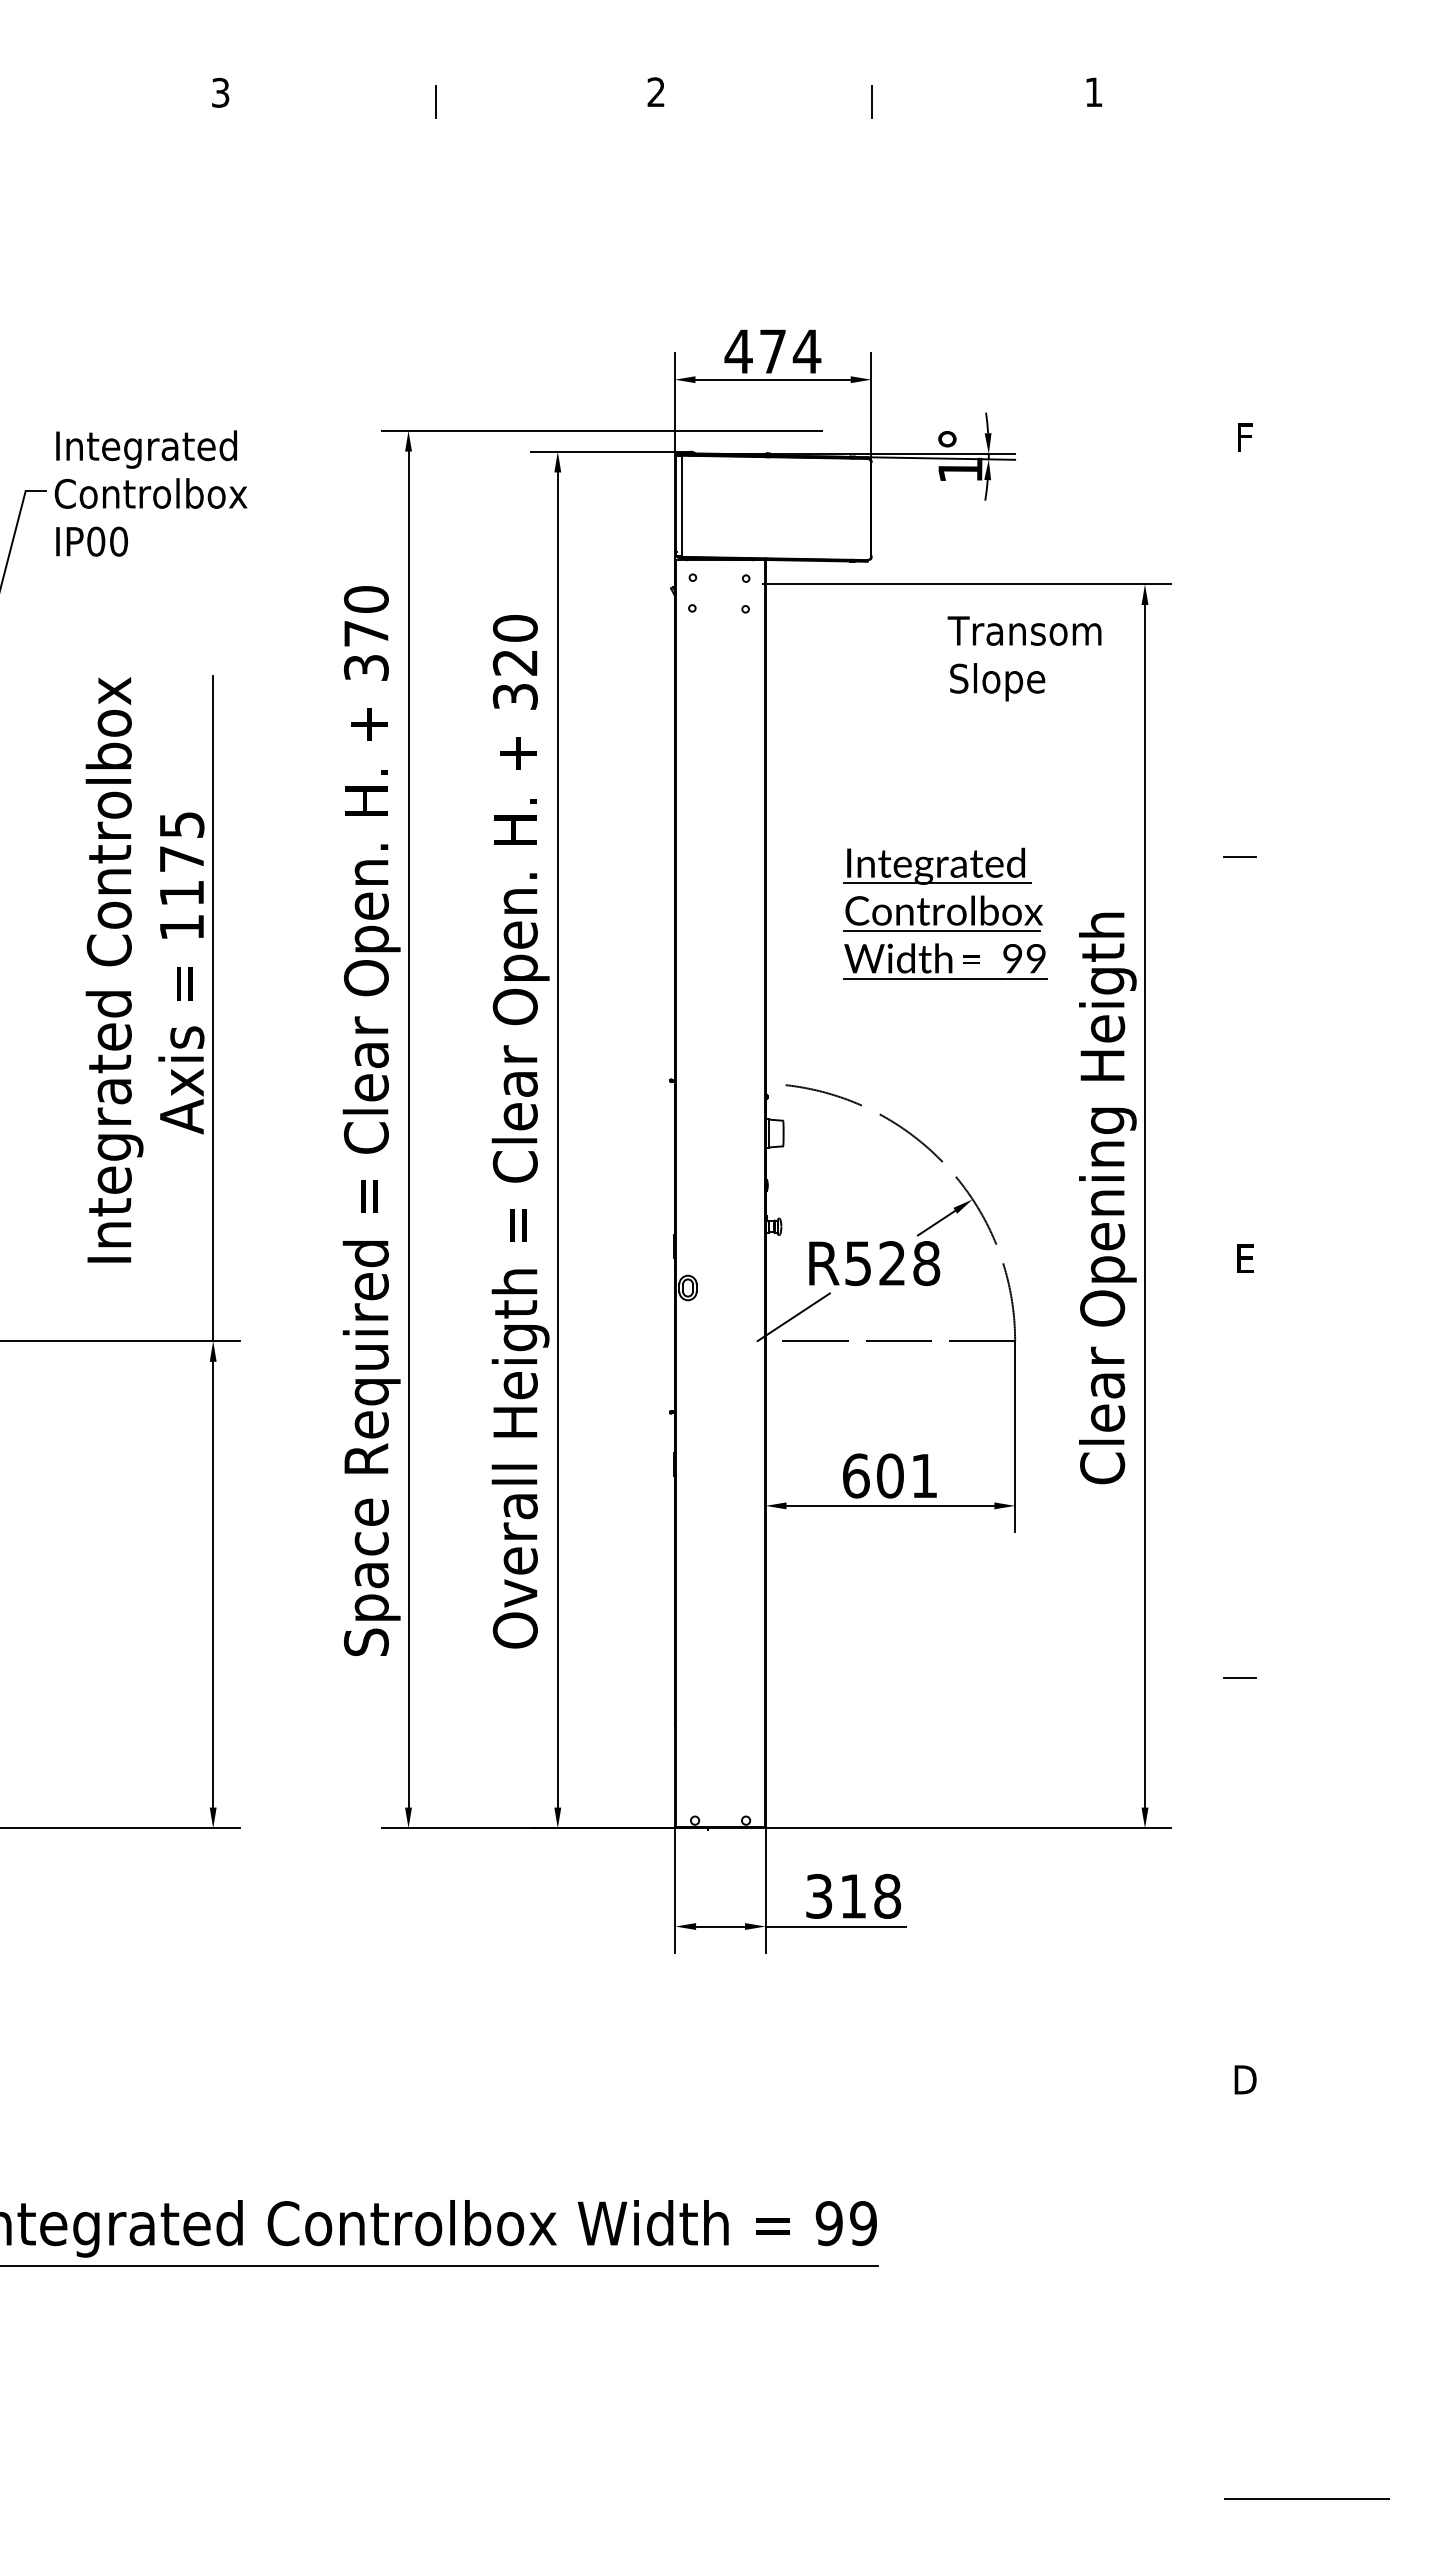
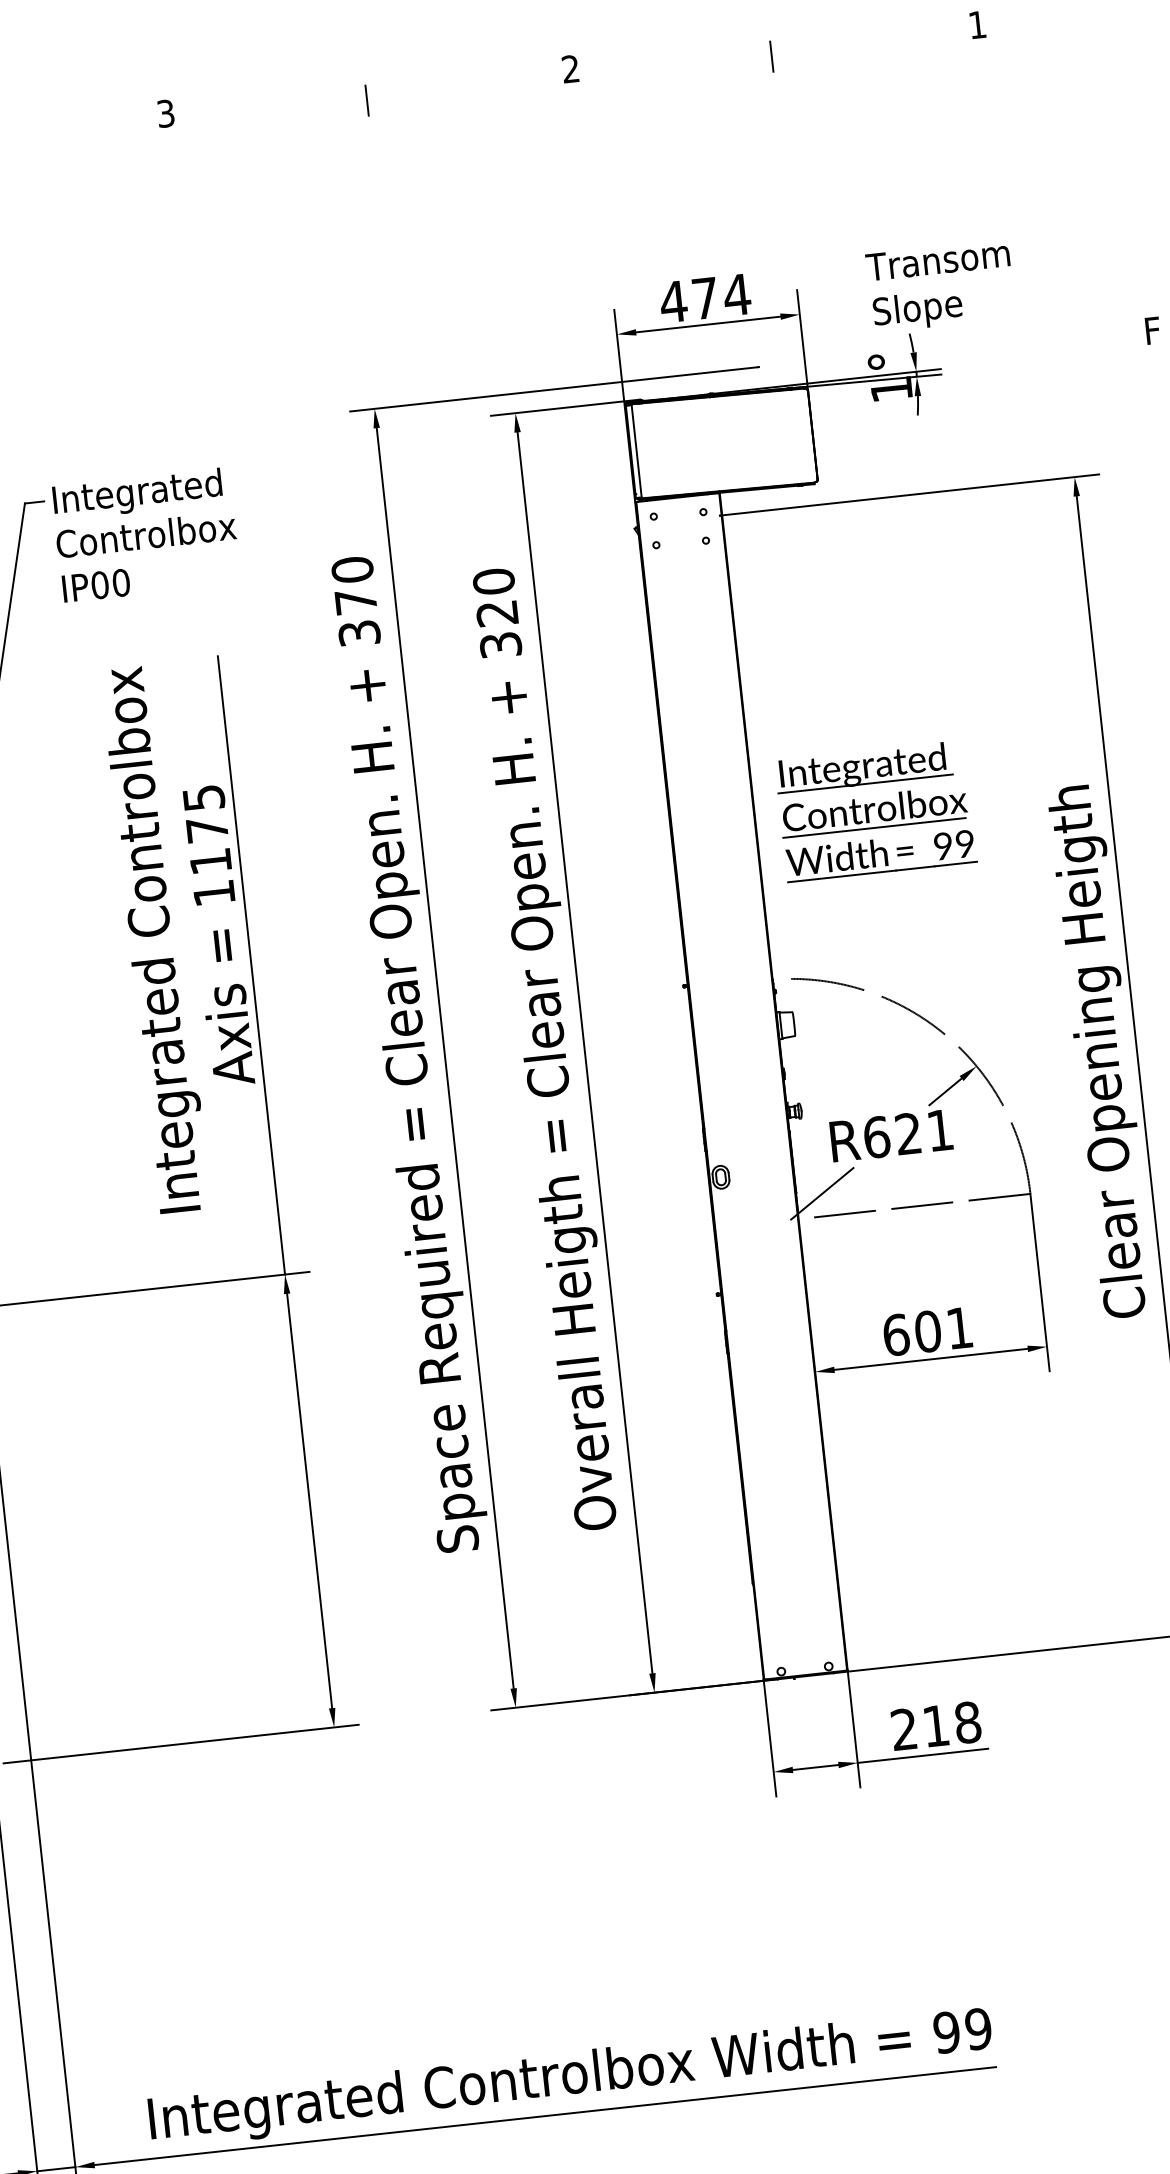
text: (150, 493) -> (145, 534), moved
text: (1024, 658) -> (940, 285), moved
part: (945, 913) -> (876, 811), moved
text: (892, 1263) -> (908, 1133), R528 -> R621
text: (819, 1896) -> (904, 1729), 318 -> 218

